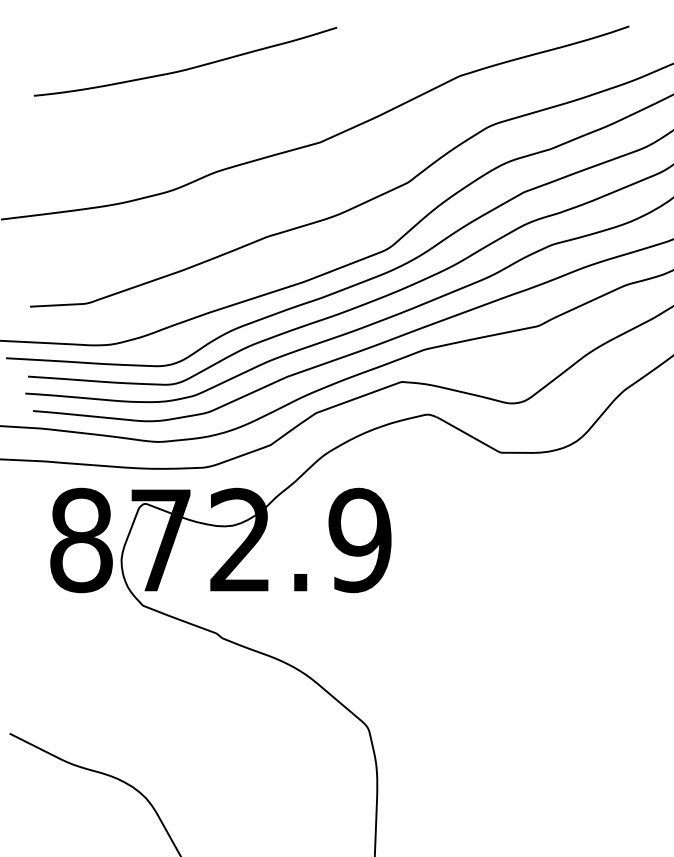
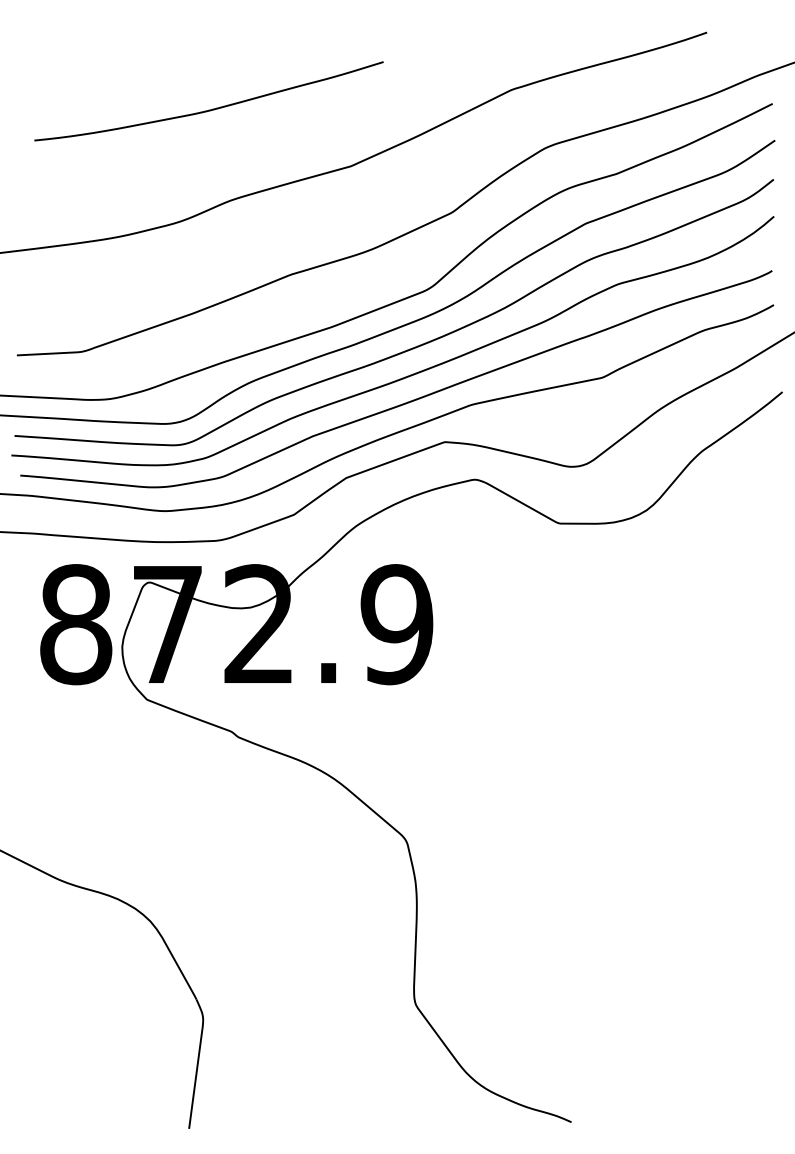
curve: (185, 68) -> (208, 109), moved

